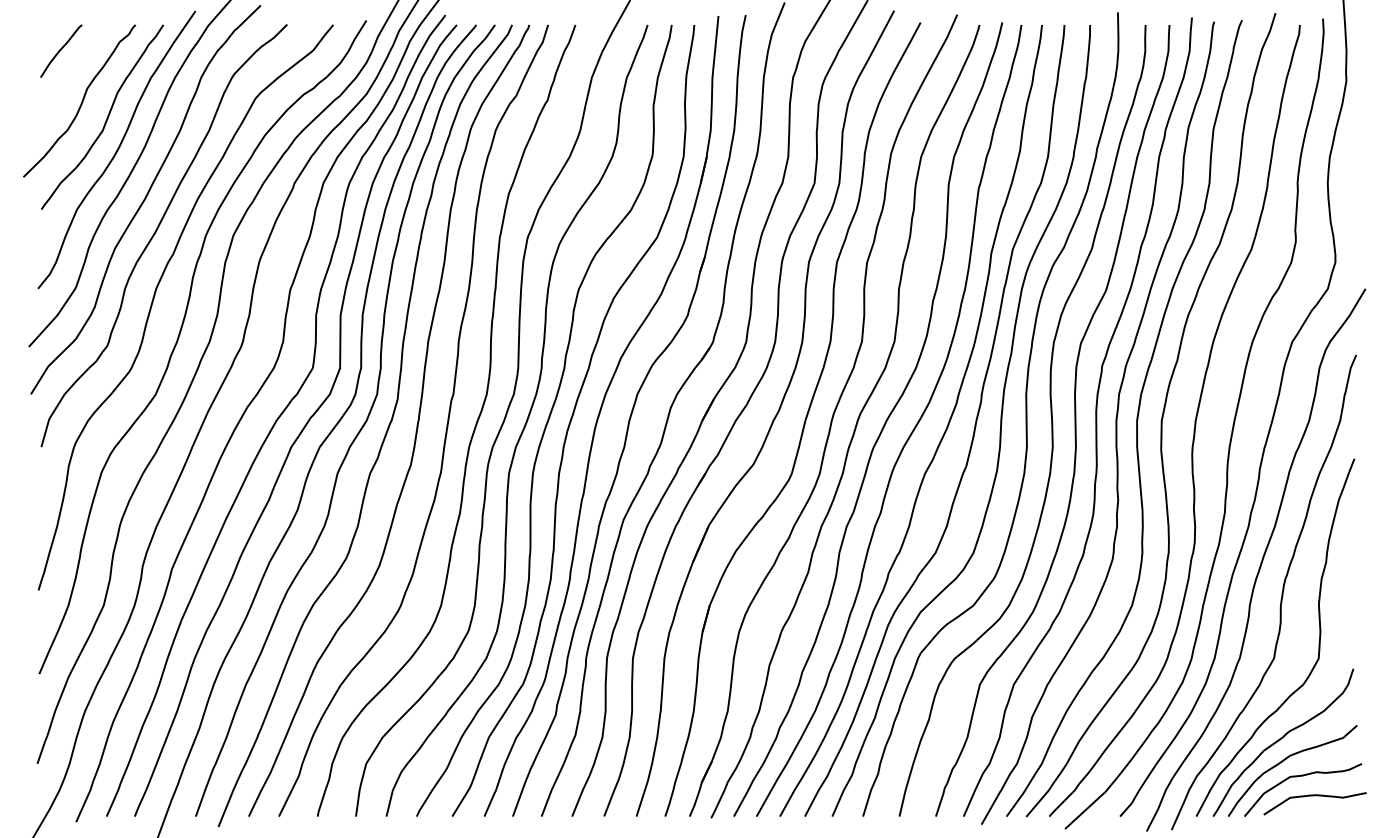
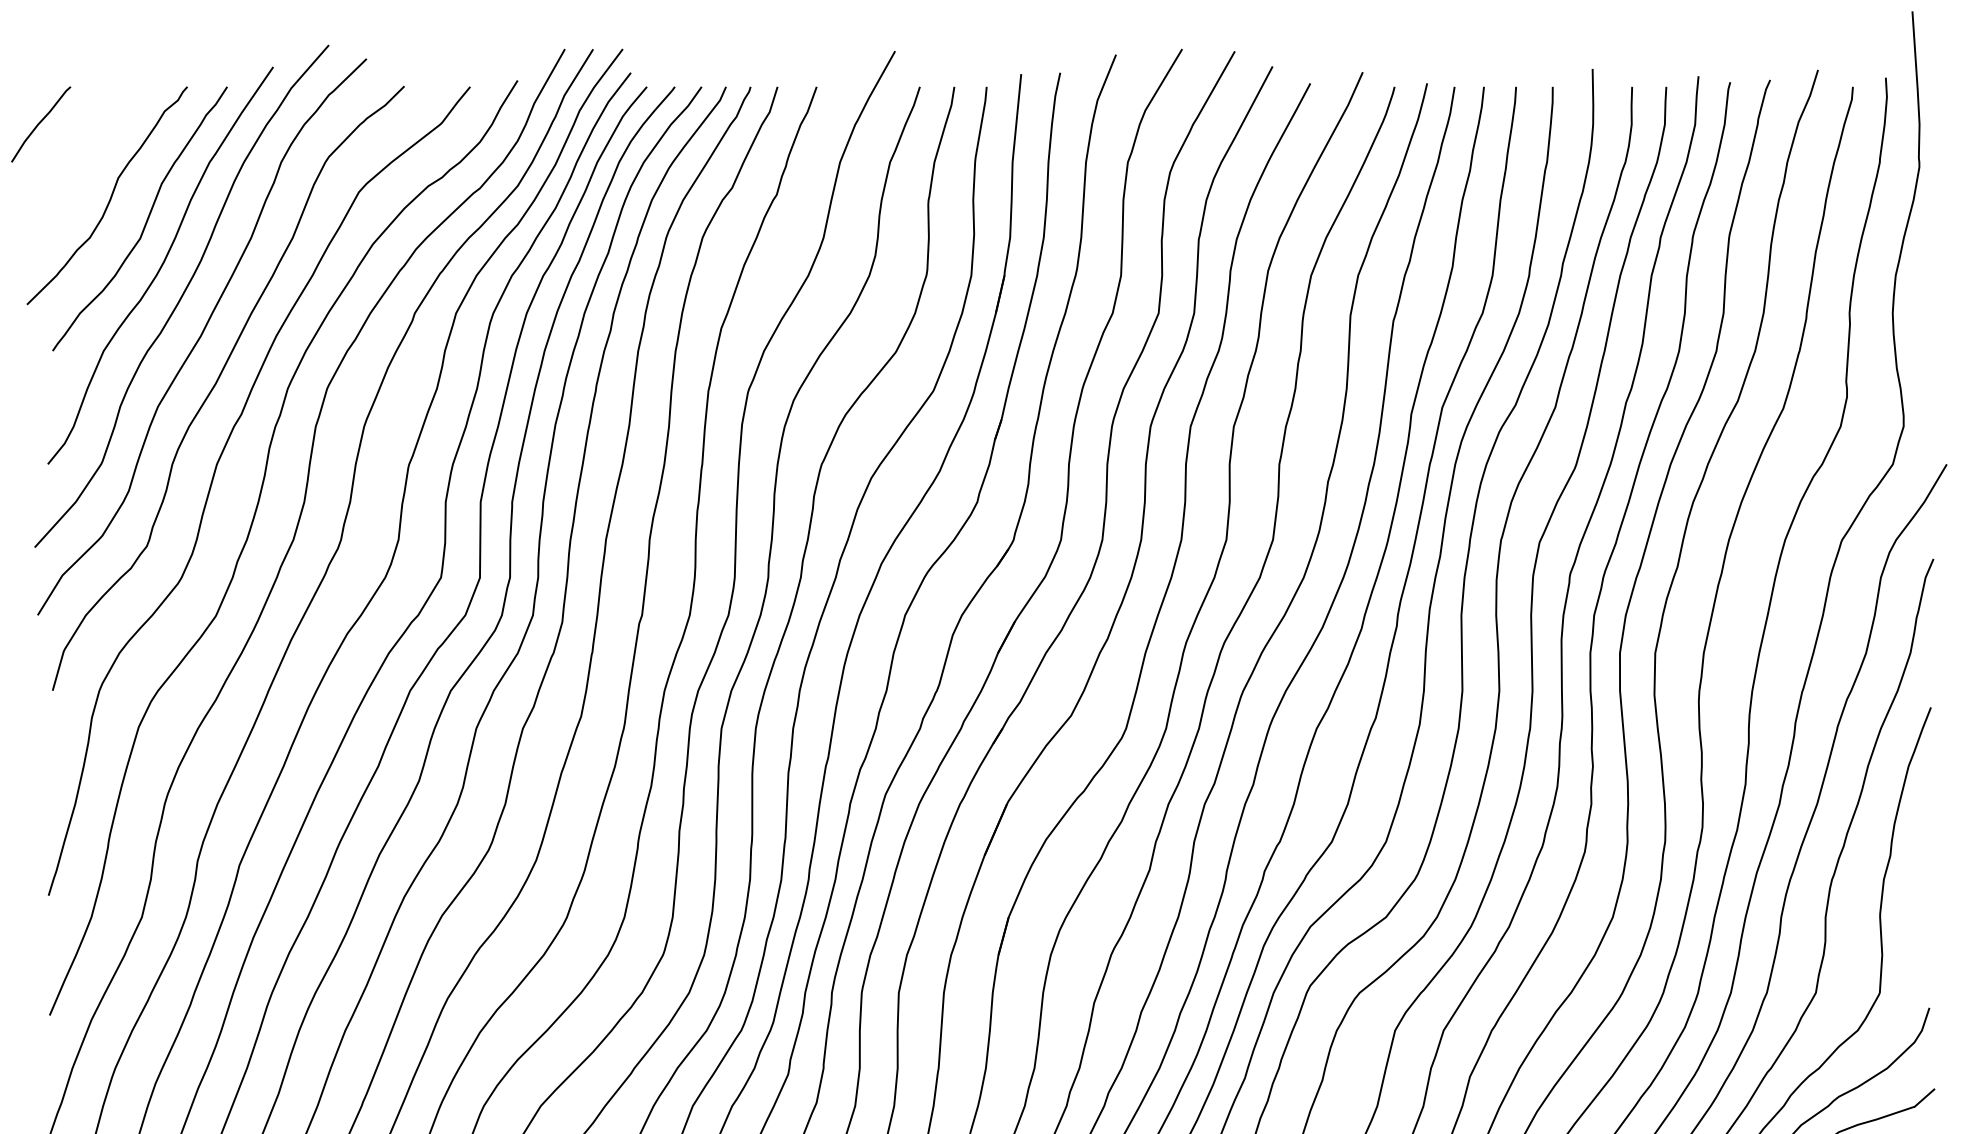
curve: (61, 50) -> (41, 123), moved

